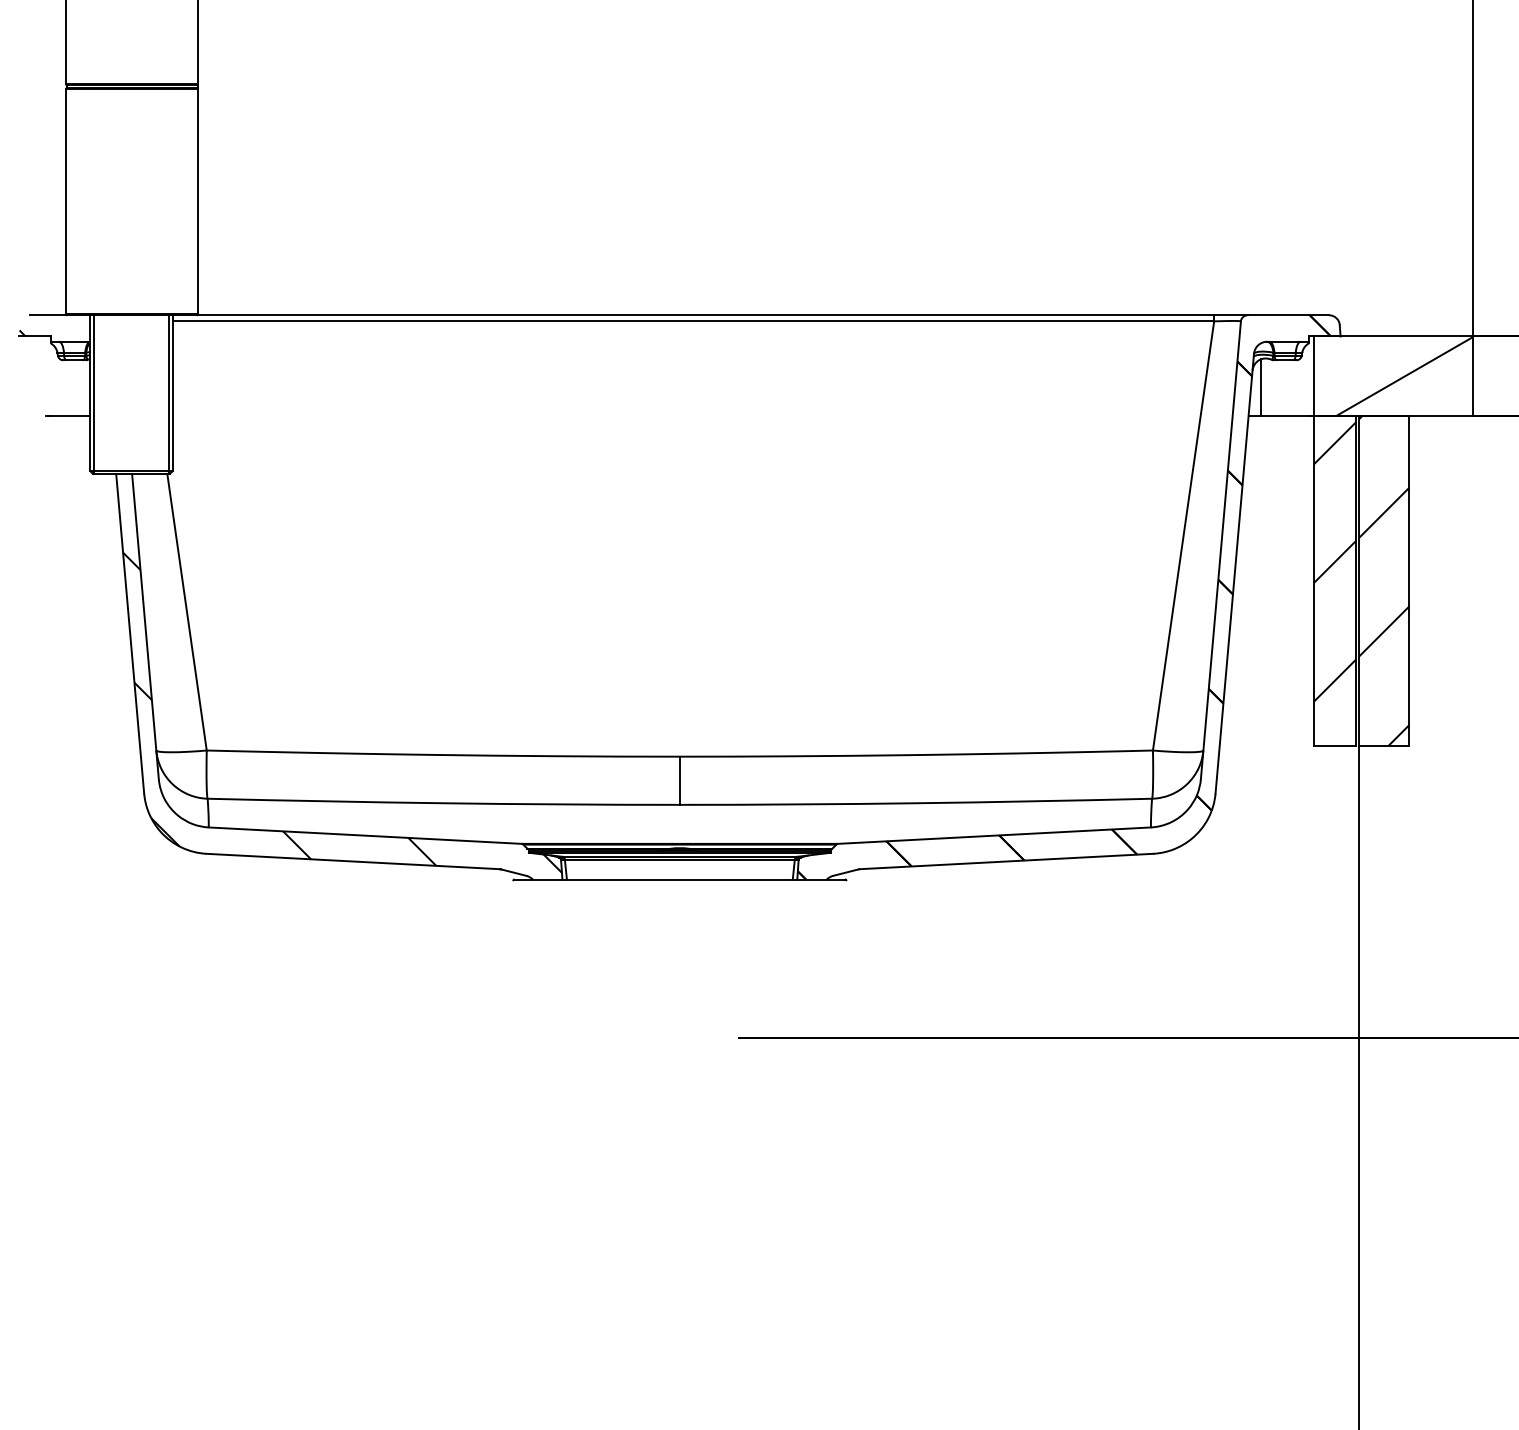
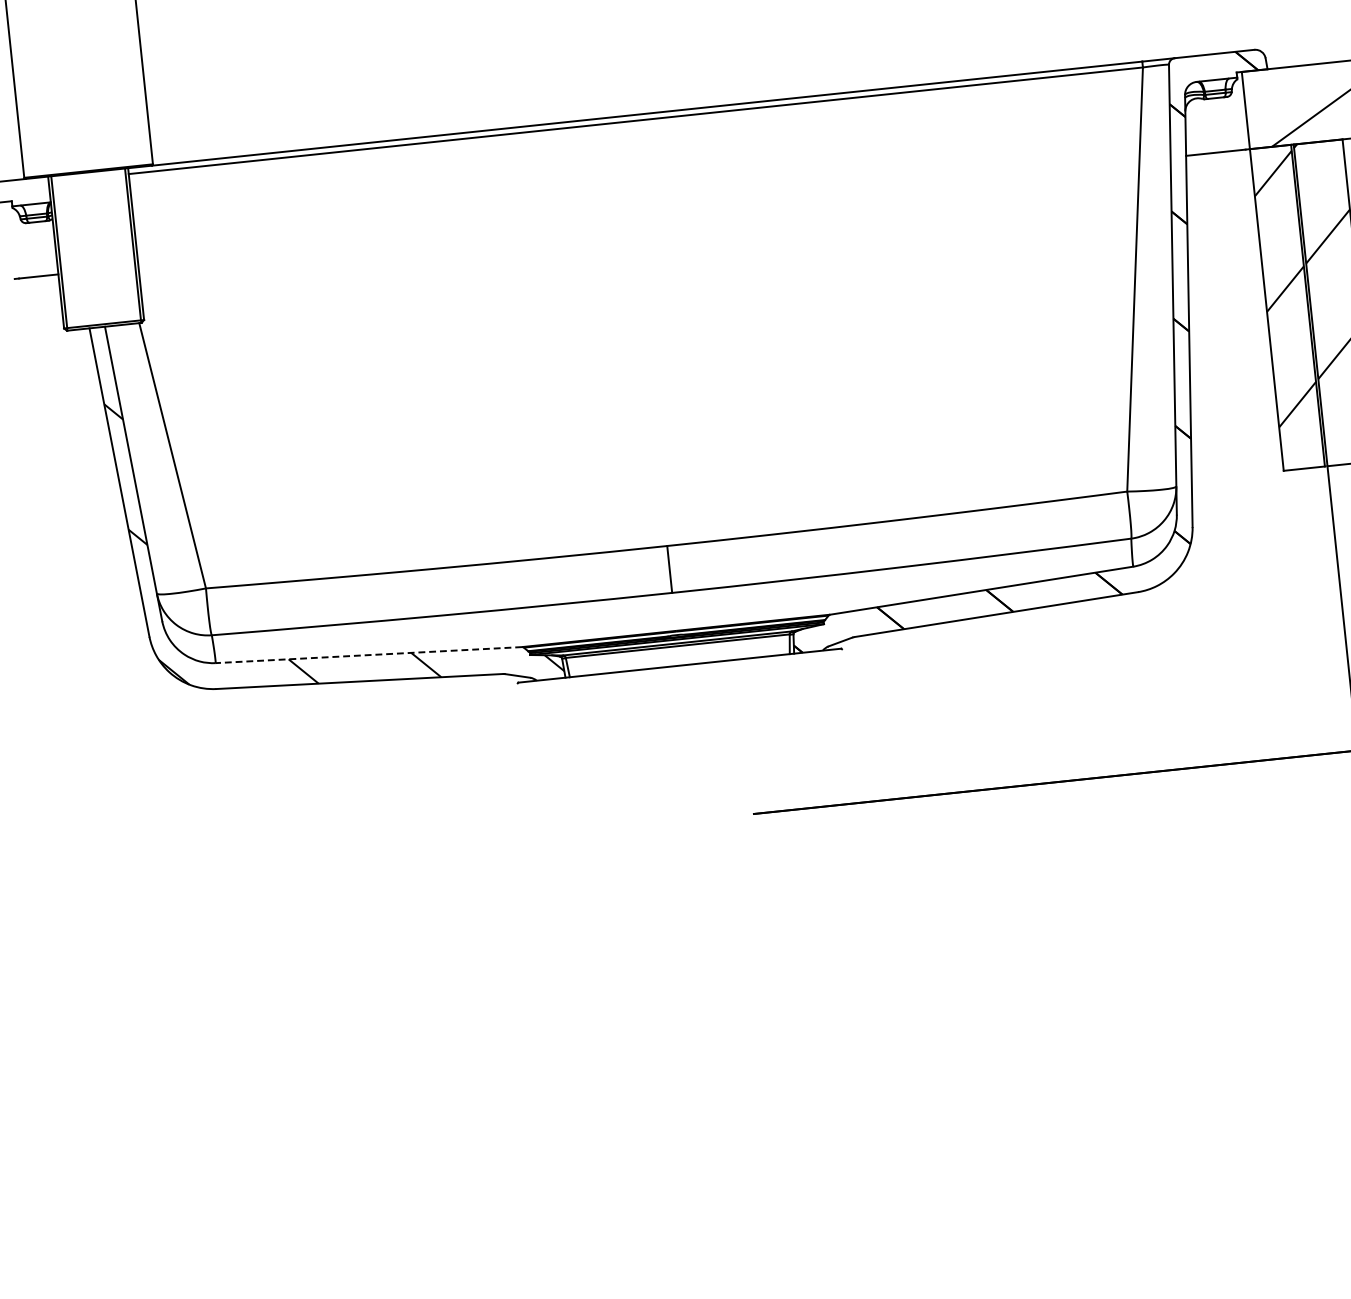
line: (1261, 387) -> (1195, 127), removed
line: (365, 835) -> (369, 654), solid -> dashed

